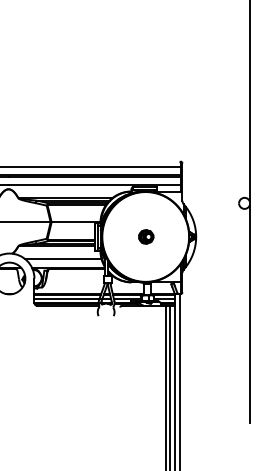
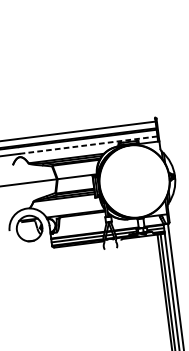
line: (94, 185) -> (88, 145), solid -> dashed
part: (146, 236) -> (135, 181), removed
line: (63, 259) -> (70, 207), removed

